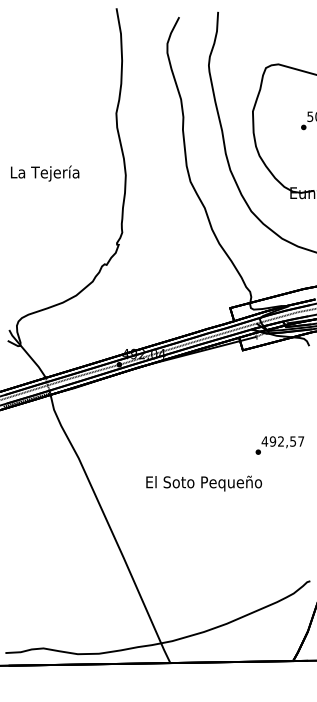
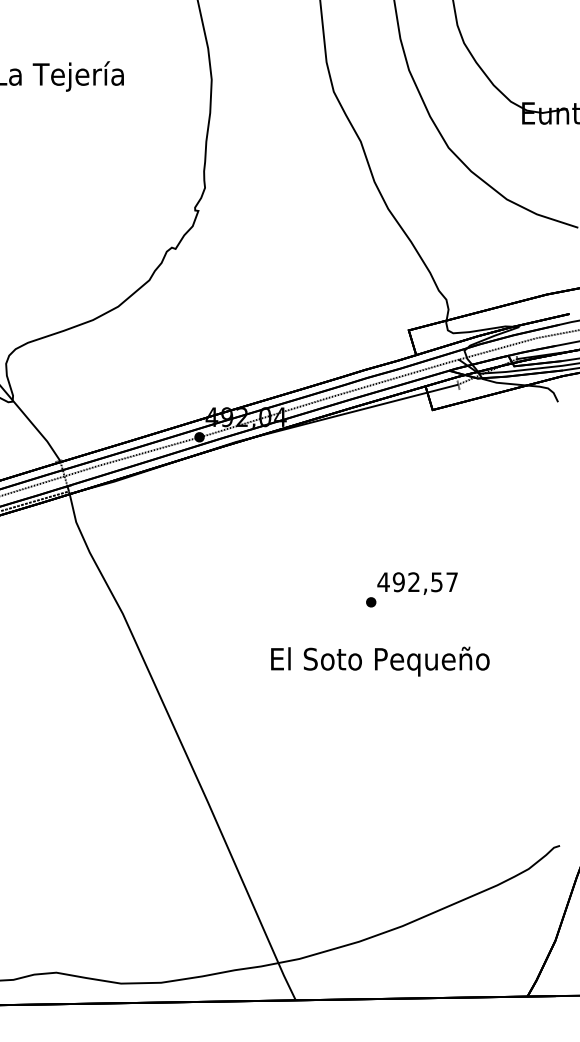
text: (279, 445) -> (411, 589), moved
text: (203, 483) -> (379, 661), moved

